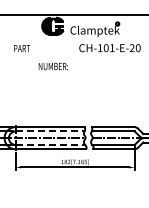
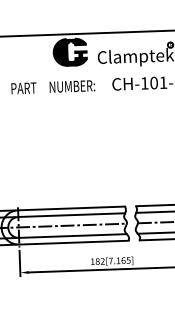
text: (52, 66) -> (70, 86), moved
line: (50, 131) -> (72, 215), dashed -> solid
line: (50, 144) -> (73, 235), dashed -> solid

